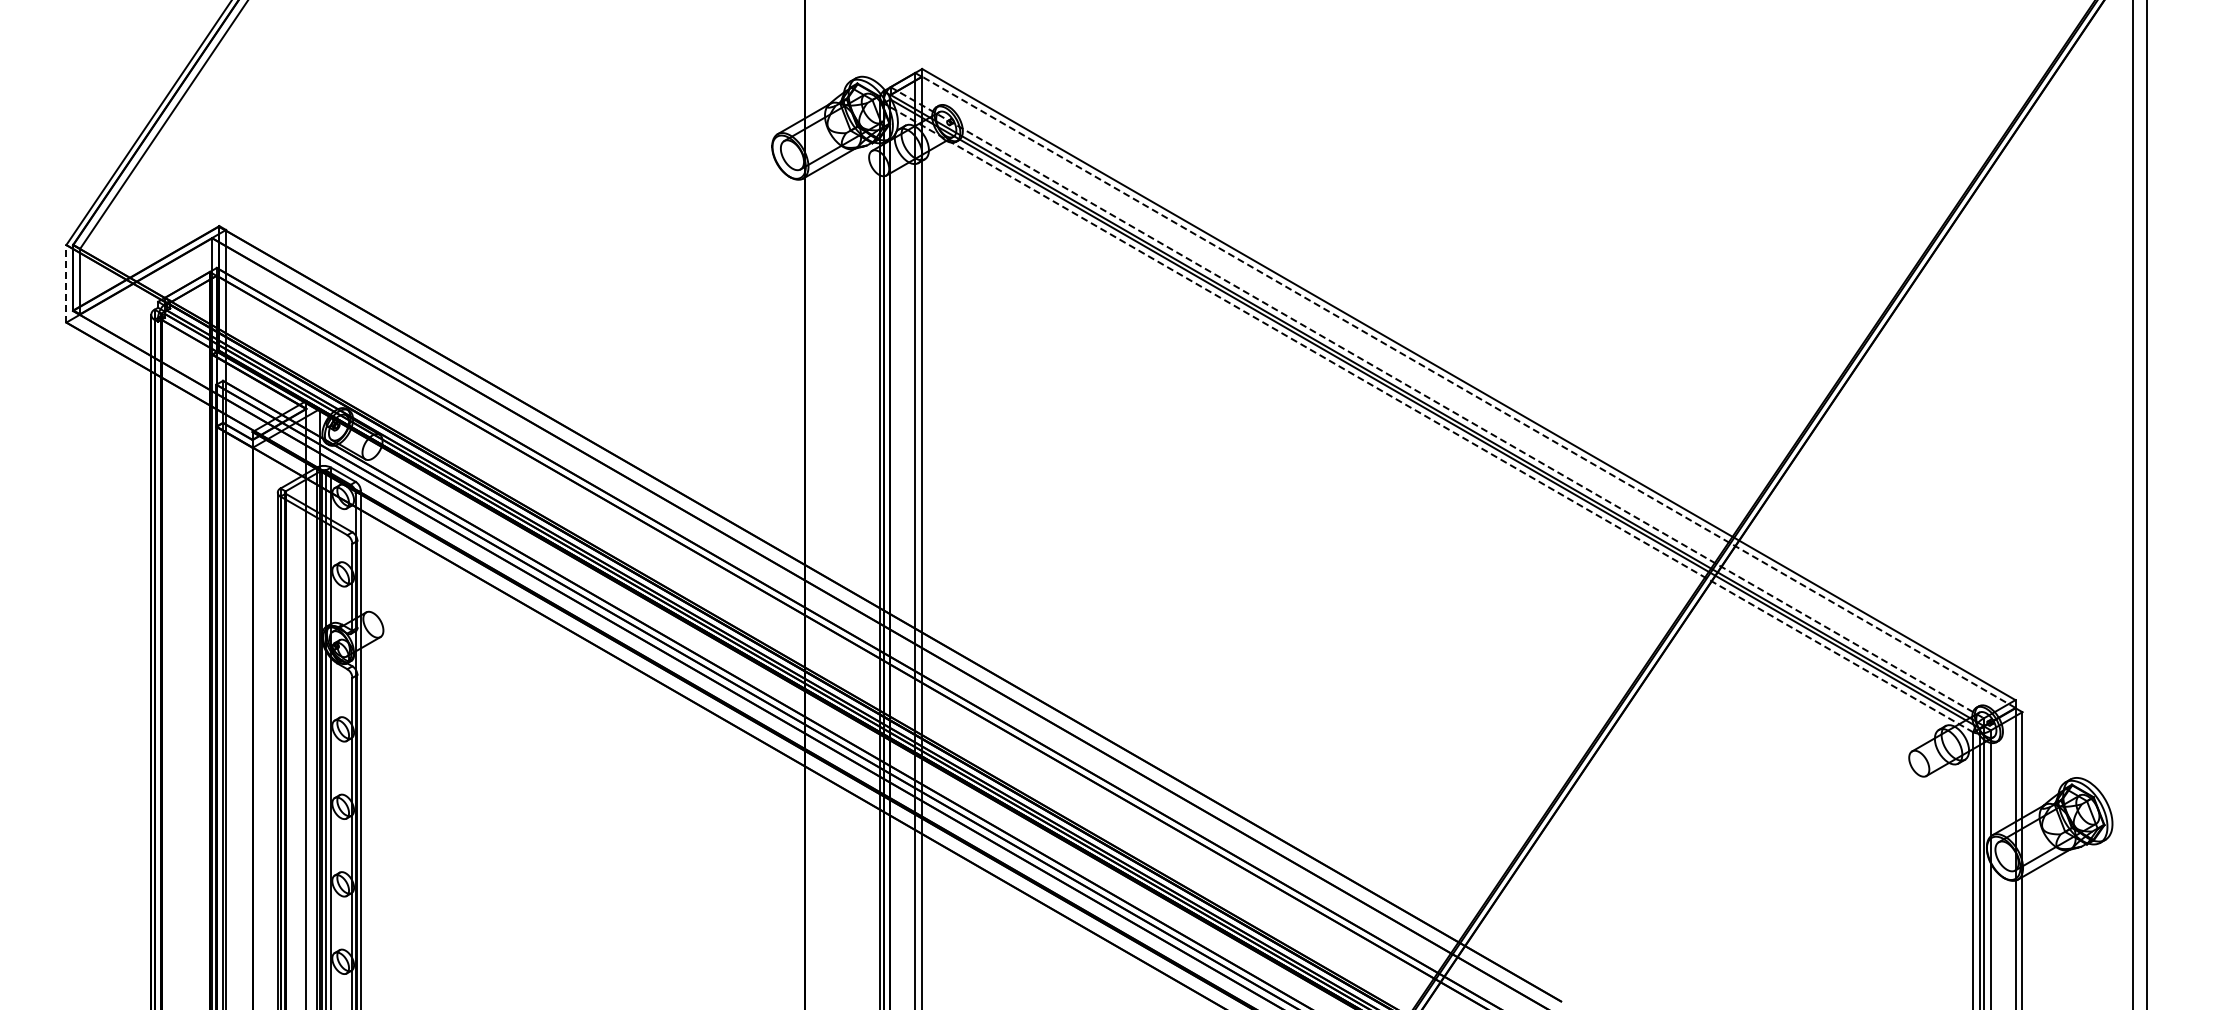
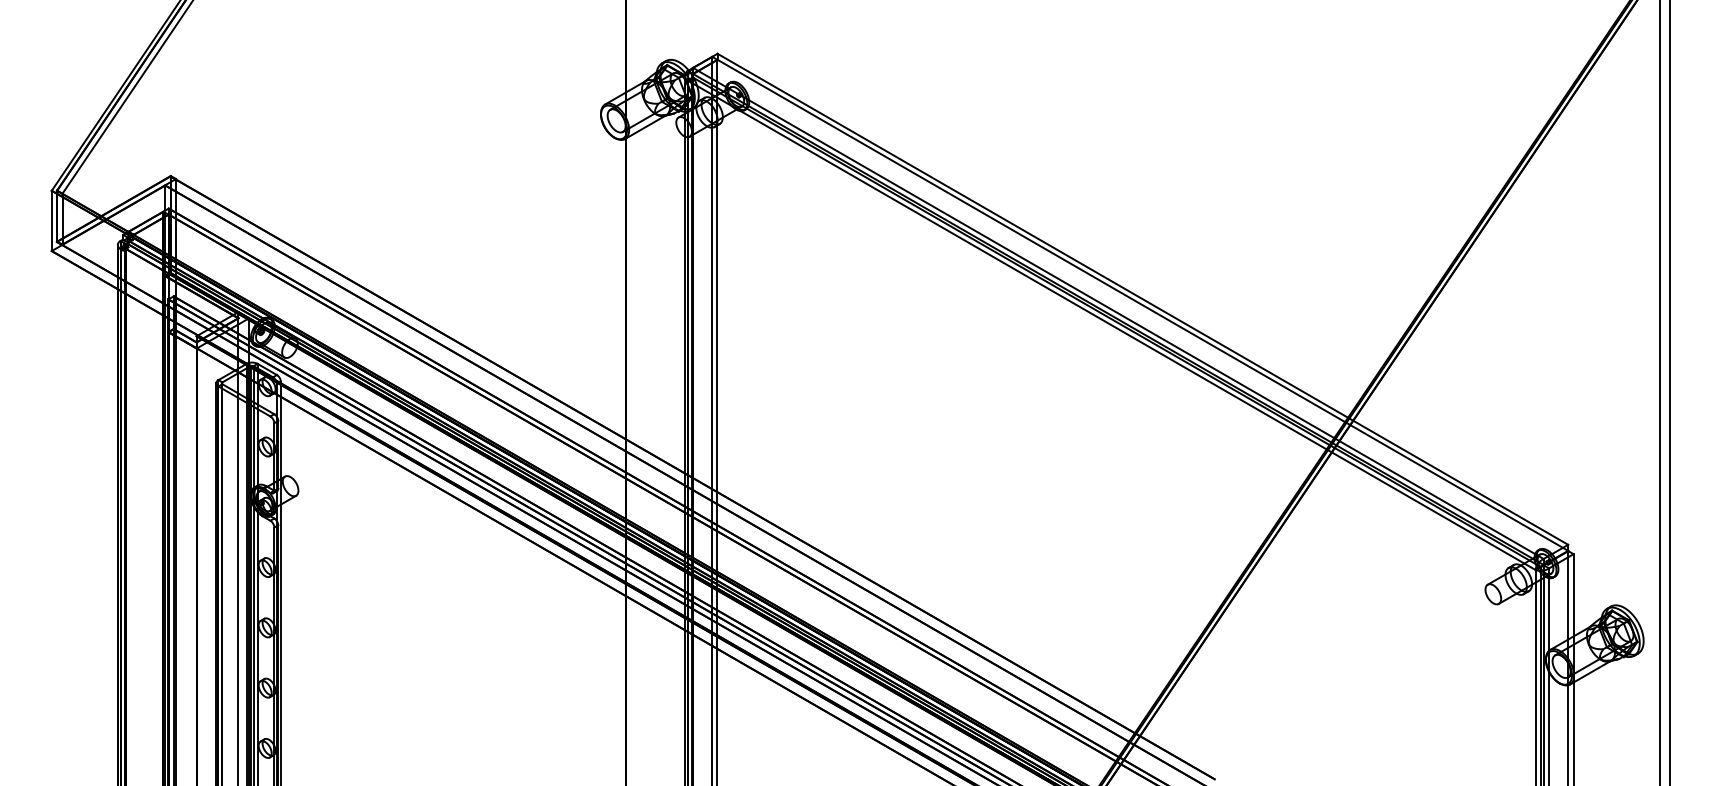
line: (66, 283) -> (51, 220), dashed -> solid
line: (1468, 392) -> (1142, 305), dashed -> solid
line: (1437, 403) -> (1118, 314), dashed -> solid
line: (1428, 417) -> (1111, 324), dashed -> solid

